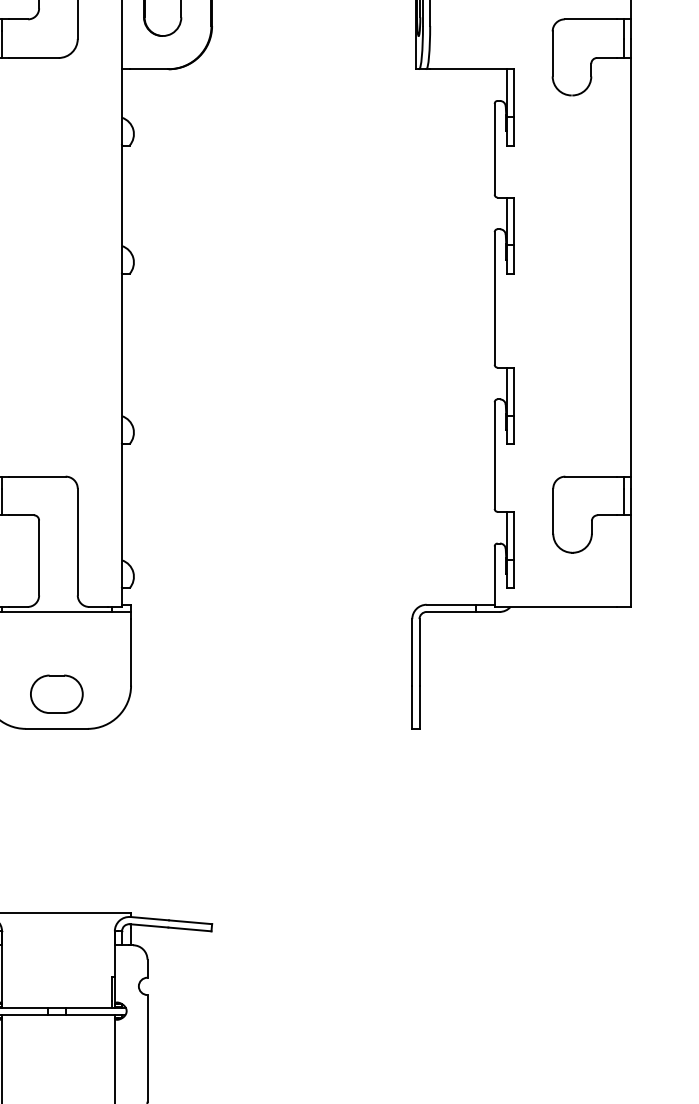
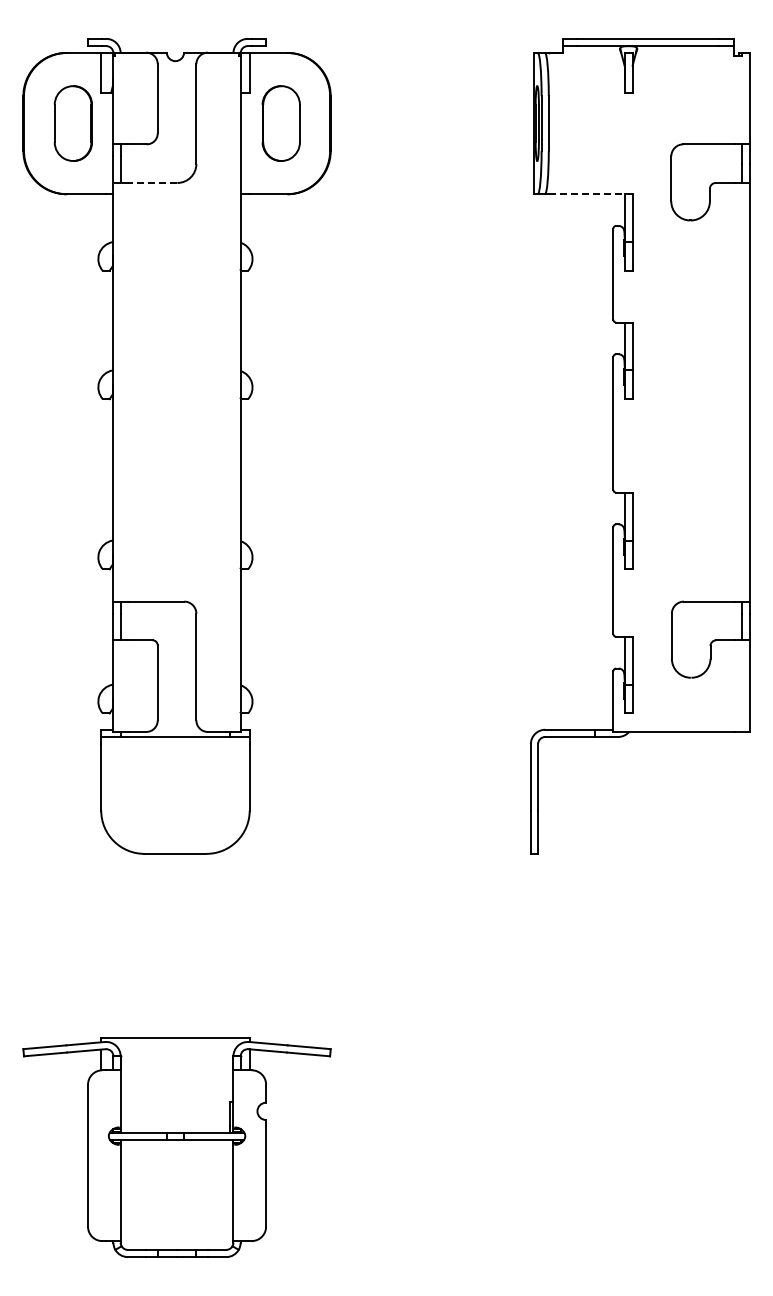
line: (33, 57) -> (152, 182), solid -> dashed
line: (471, 69) -> (590, 194), solid -> dashed
part: (56, 693) -> (175, 818), removed

